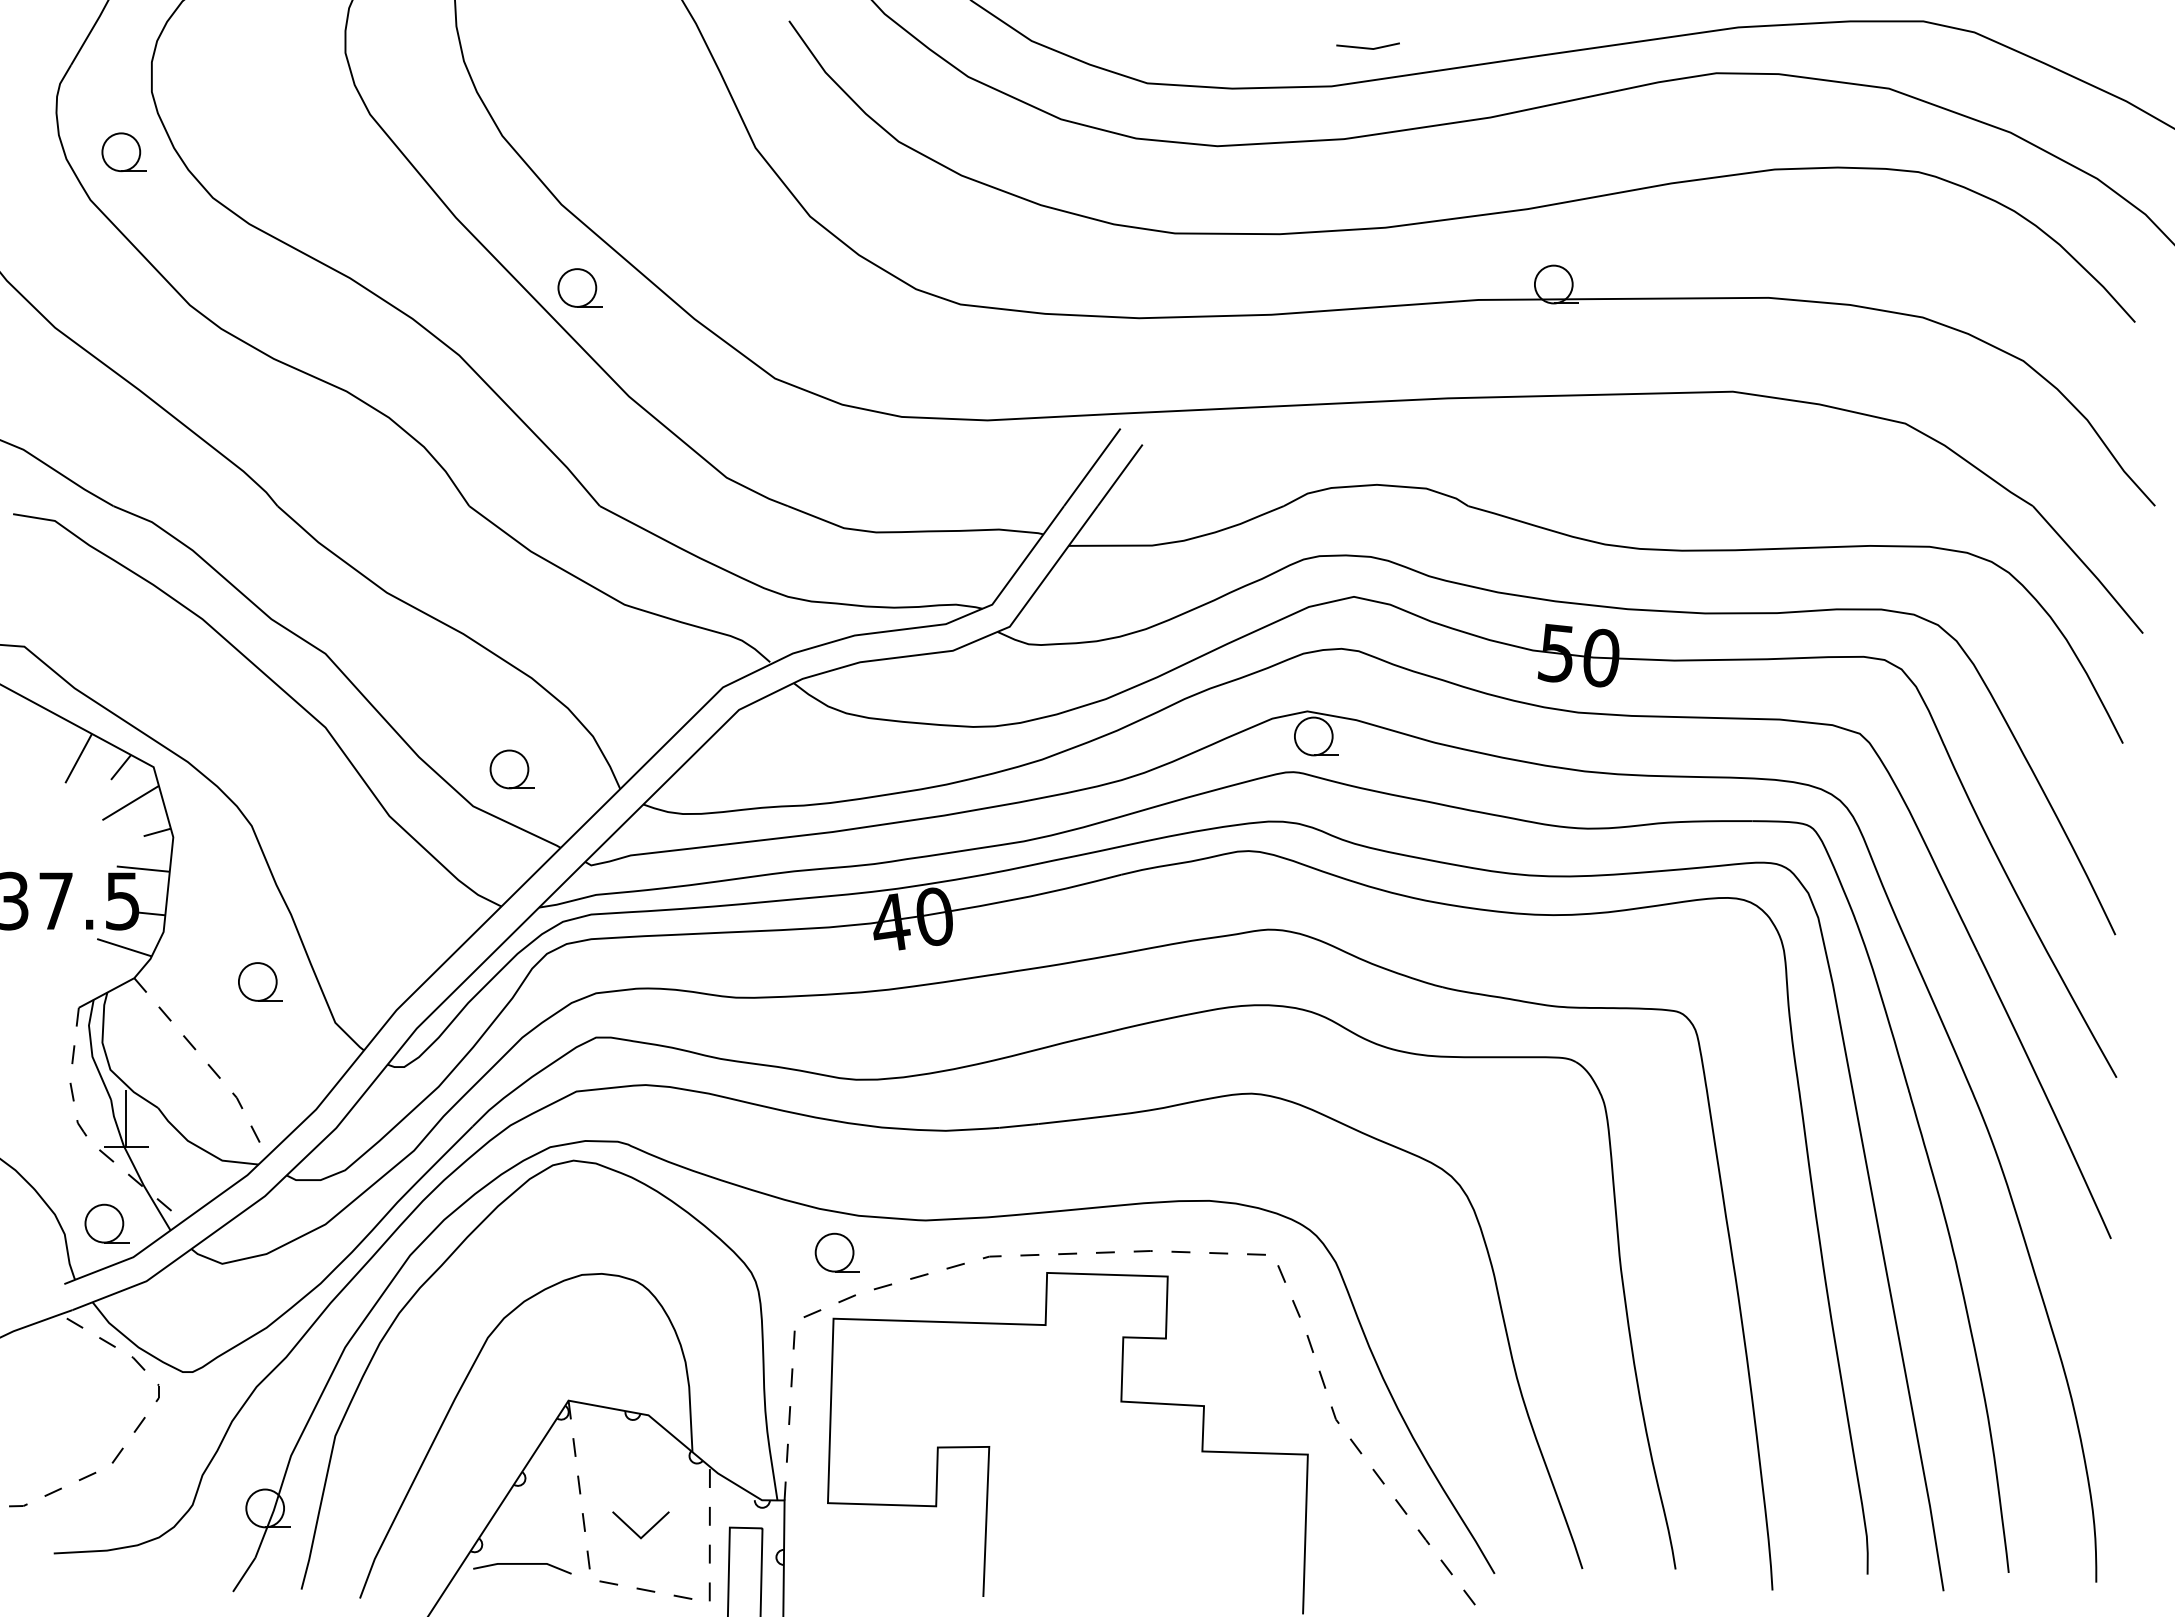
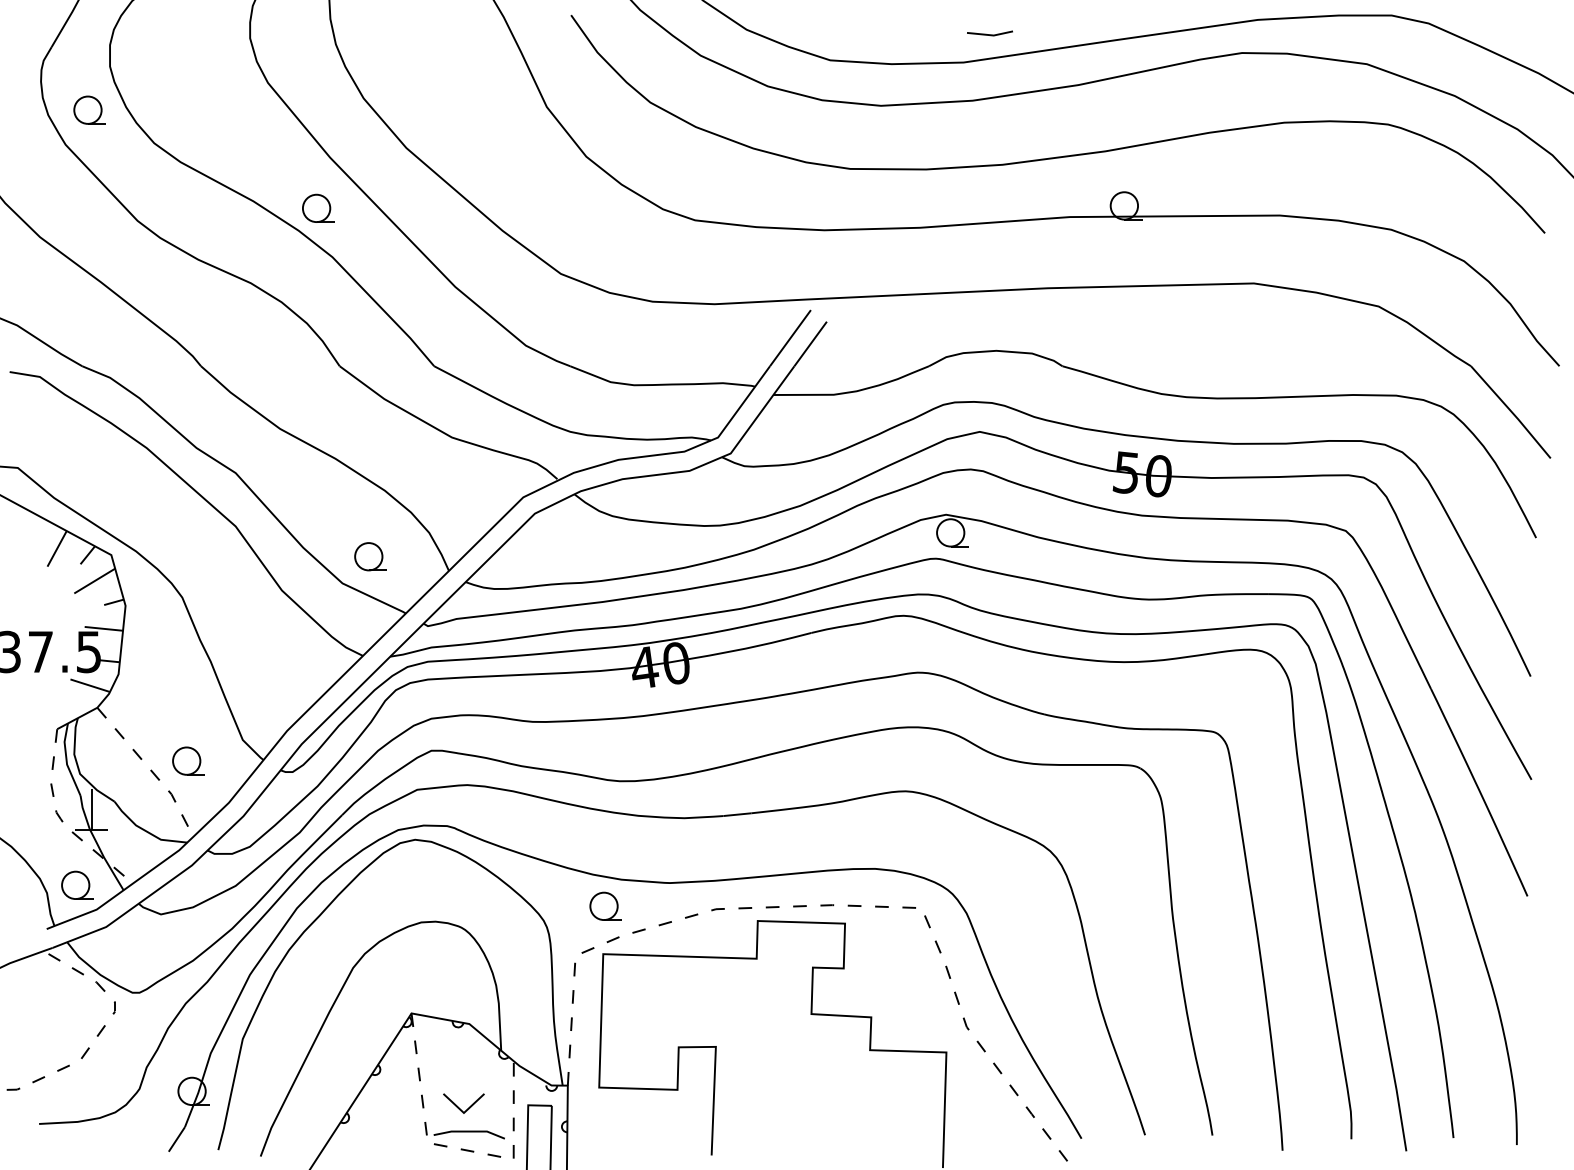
part: (579, 287) -> (318, 208), moved
part: (260, 981) -> (188, 760), moved
line: (522, 1564) -> (469, 1131), moved

